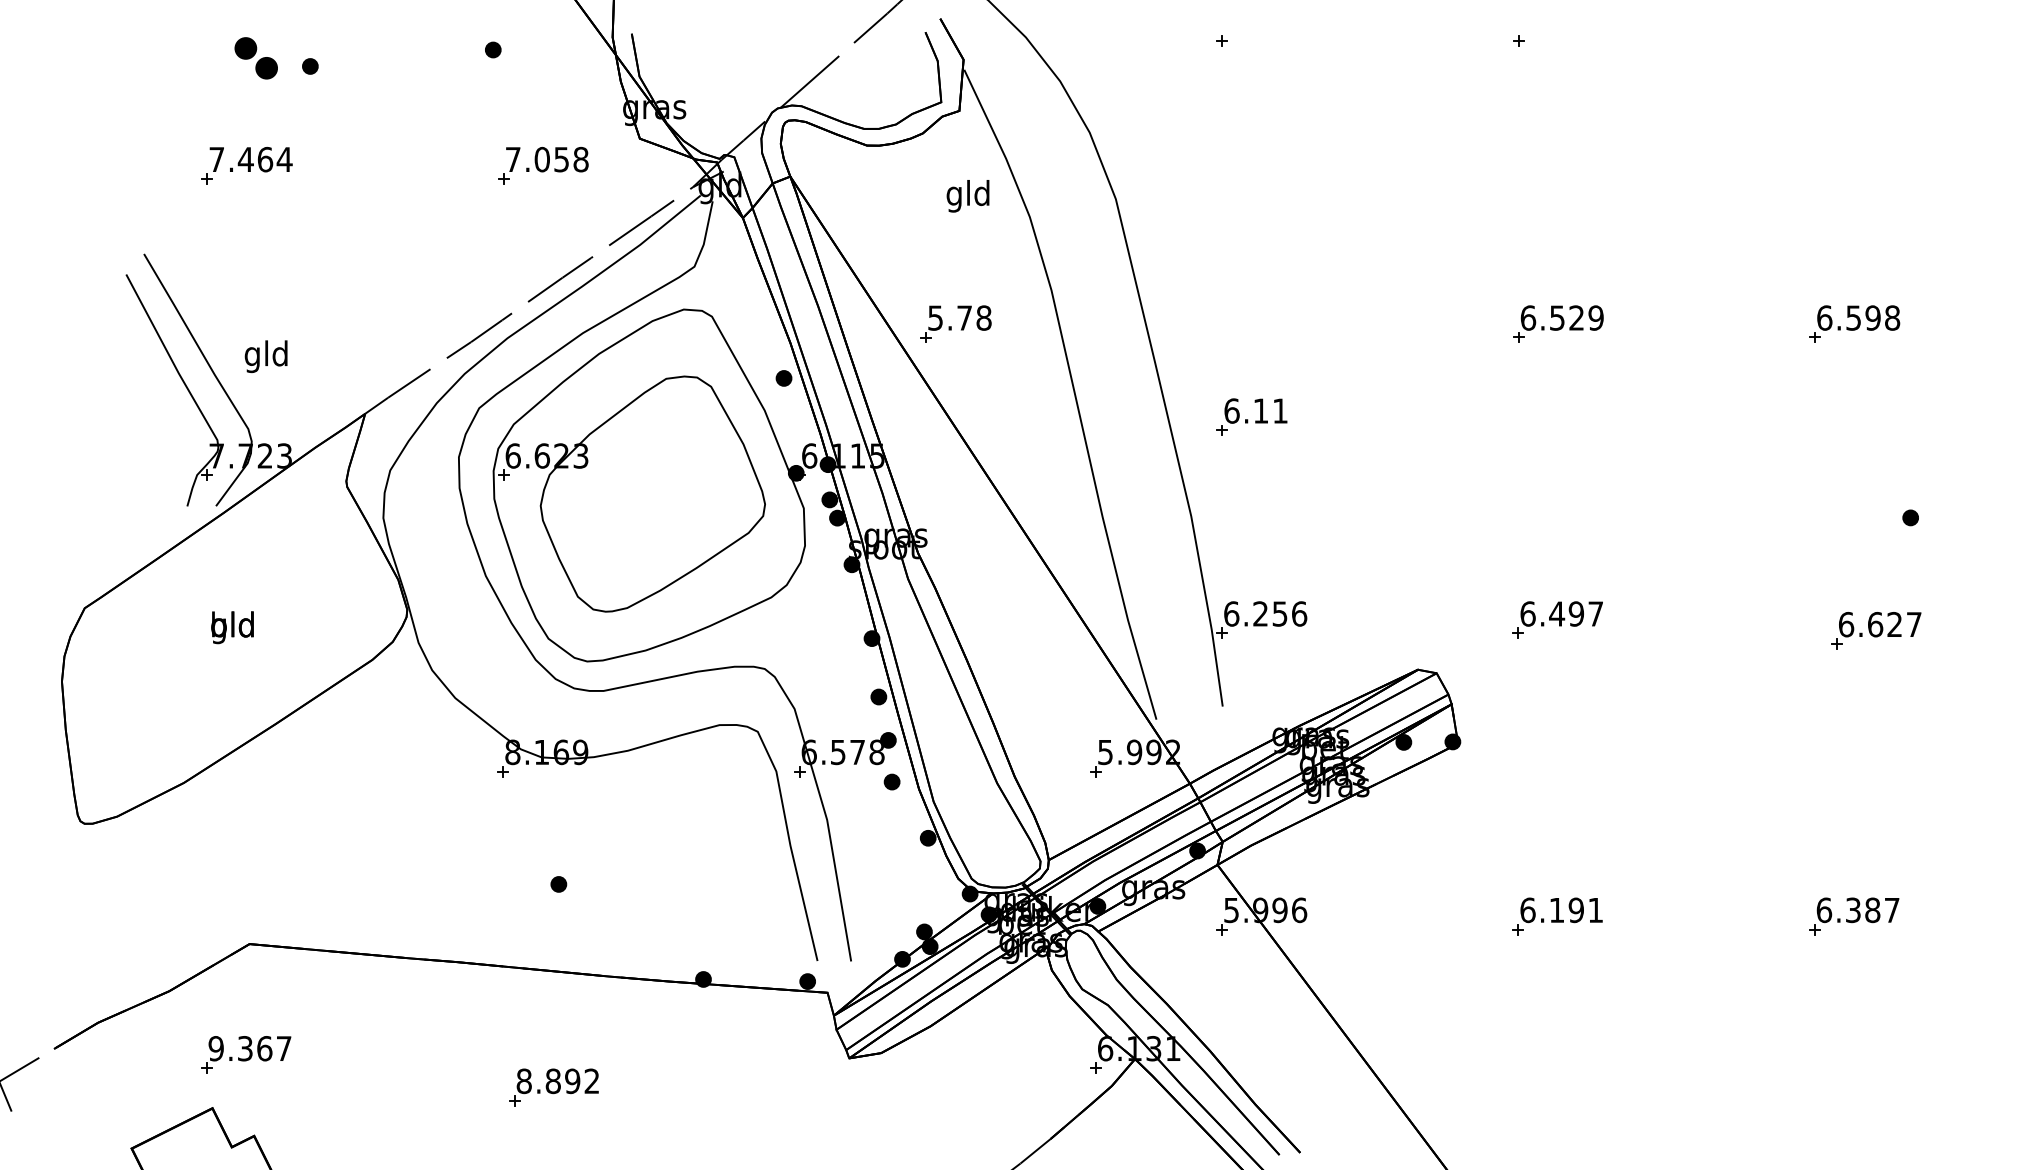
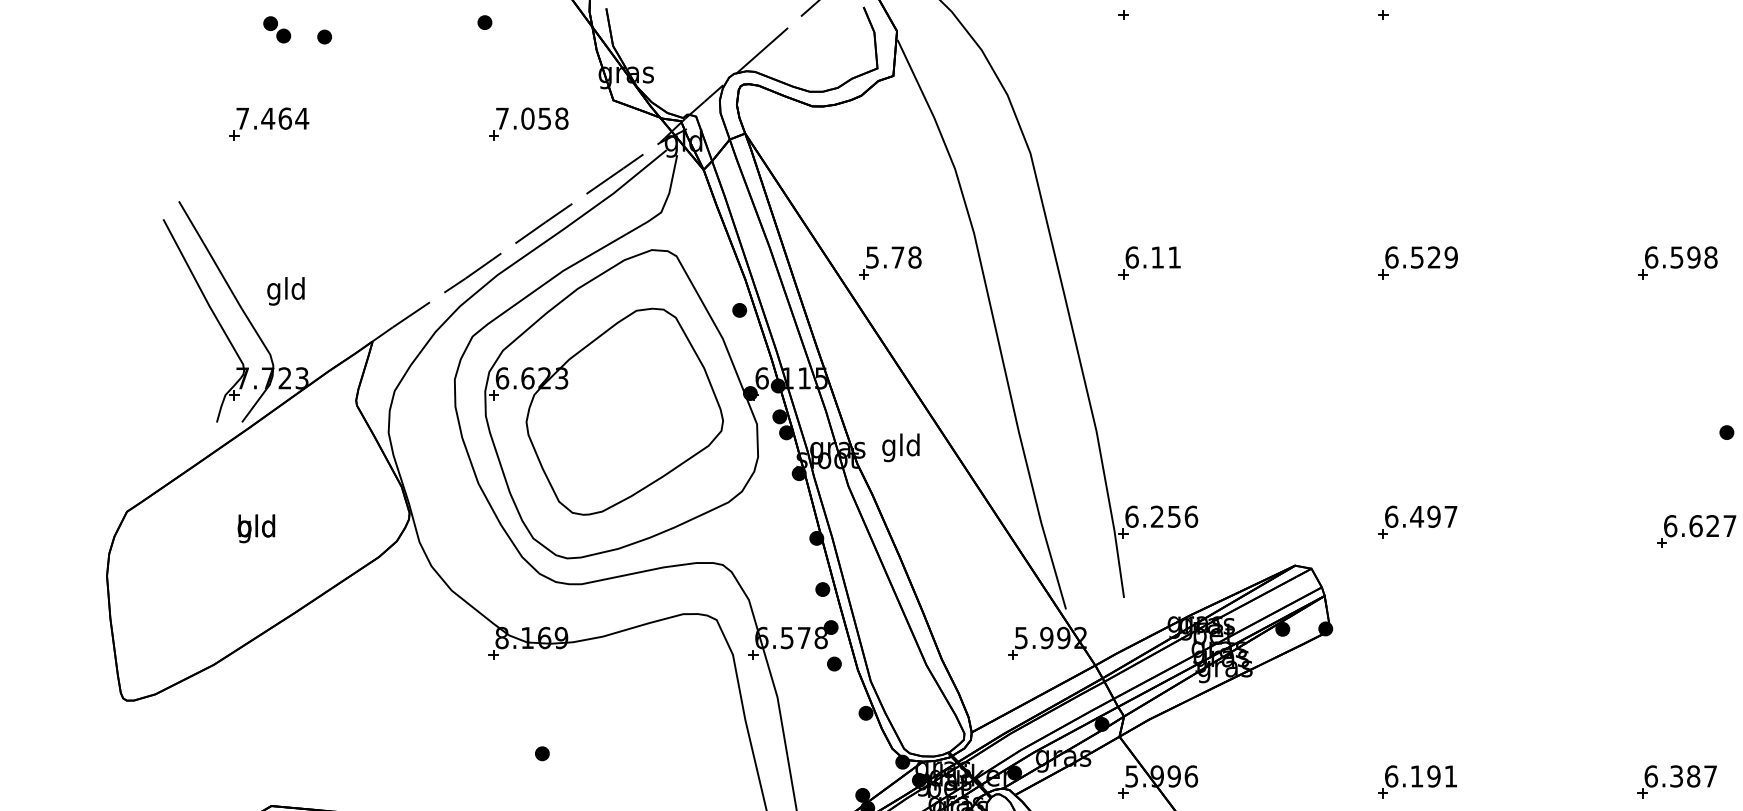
part: (255, 57) -> (276, 29), size x0.71
text: (967, 196) -> (900, 448), moved
part: (1251, 416) -> (1149, 262), moved

